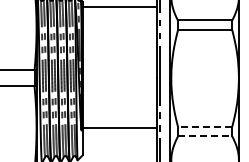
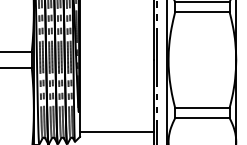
line: (204, 126) -> (201, 108), dashed -> solid
line: (119, 128) -> (116, 132), moved
line: (205, 136) -> (202, 118), dashed -> solid

